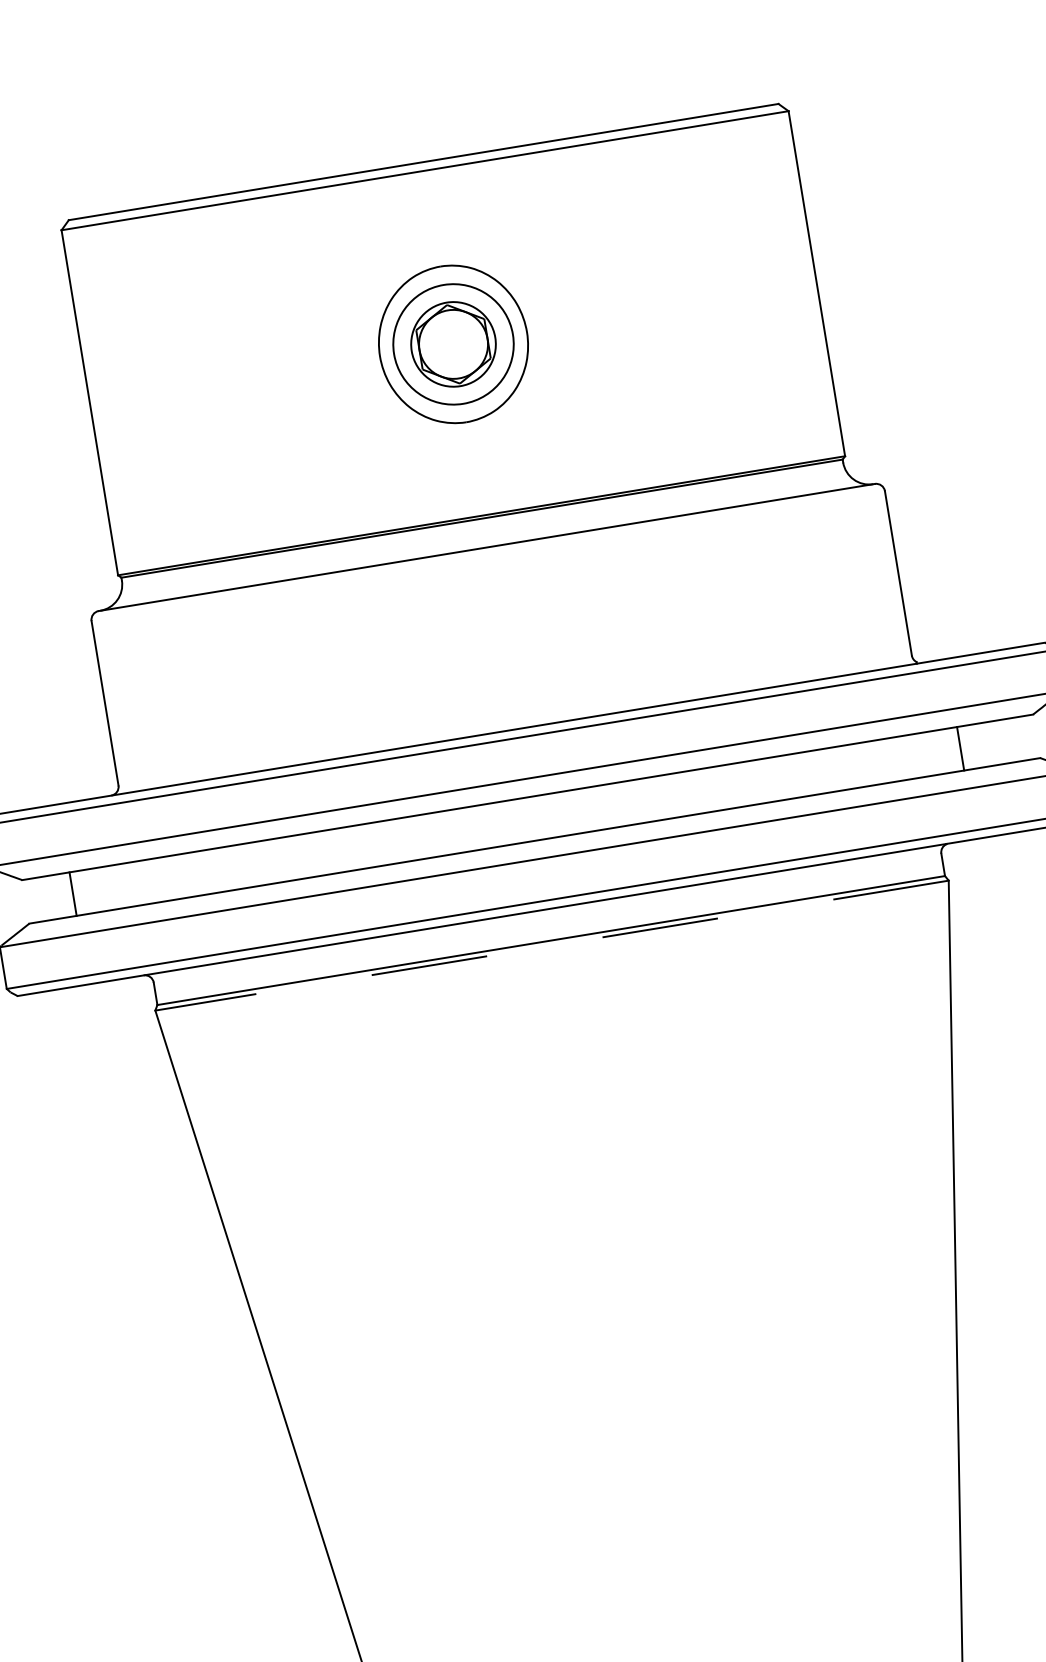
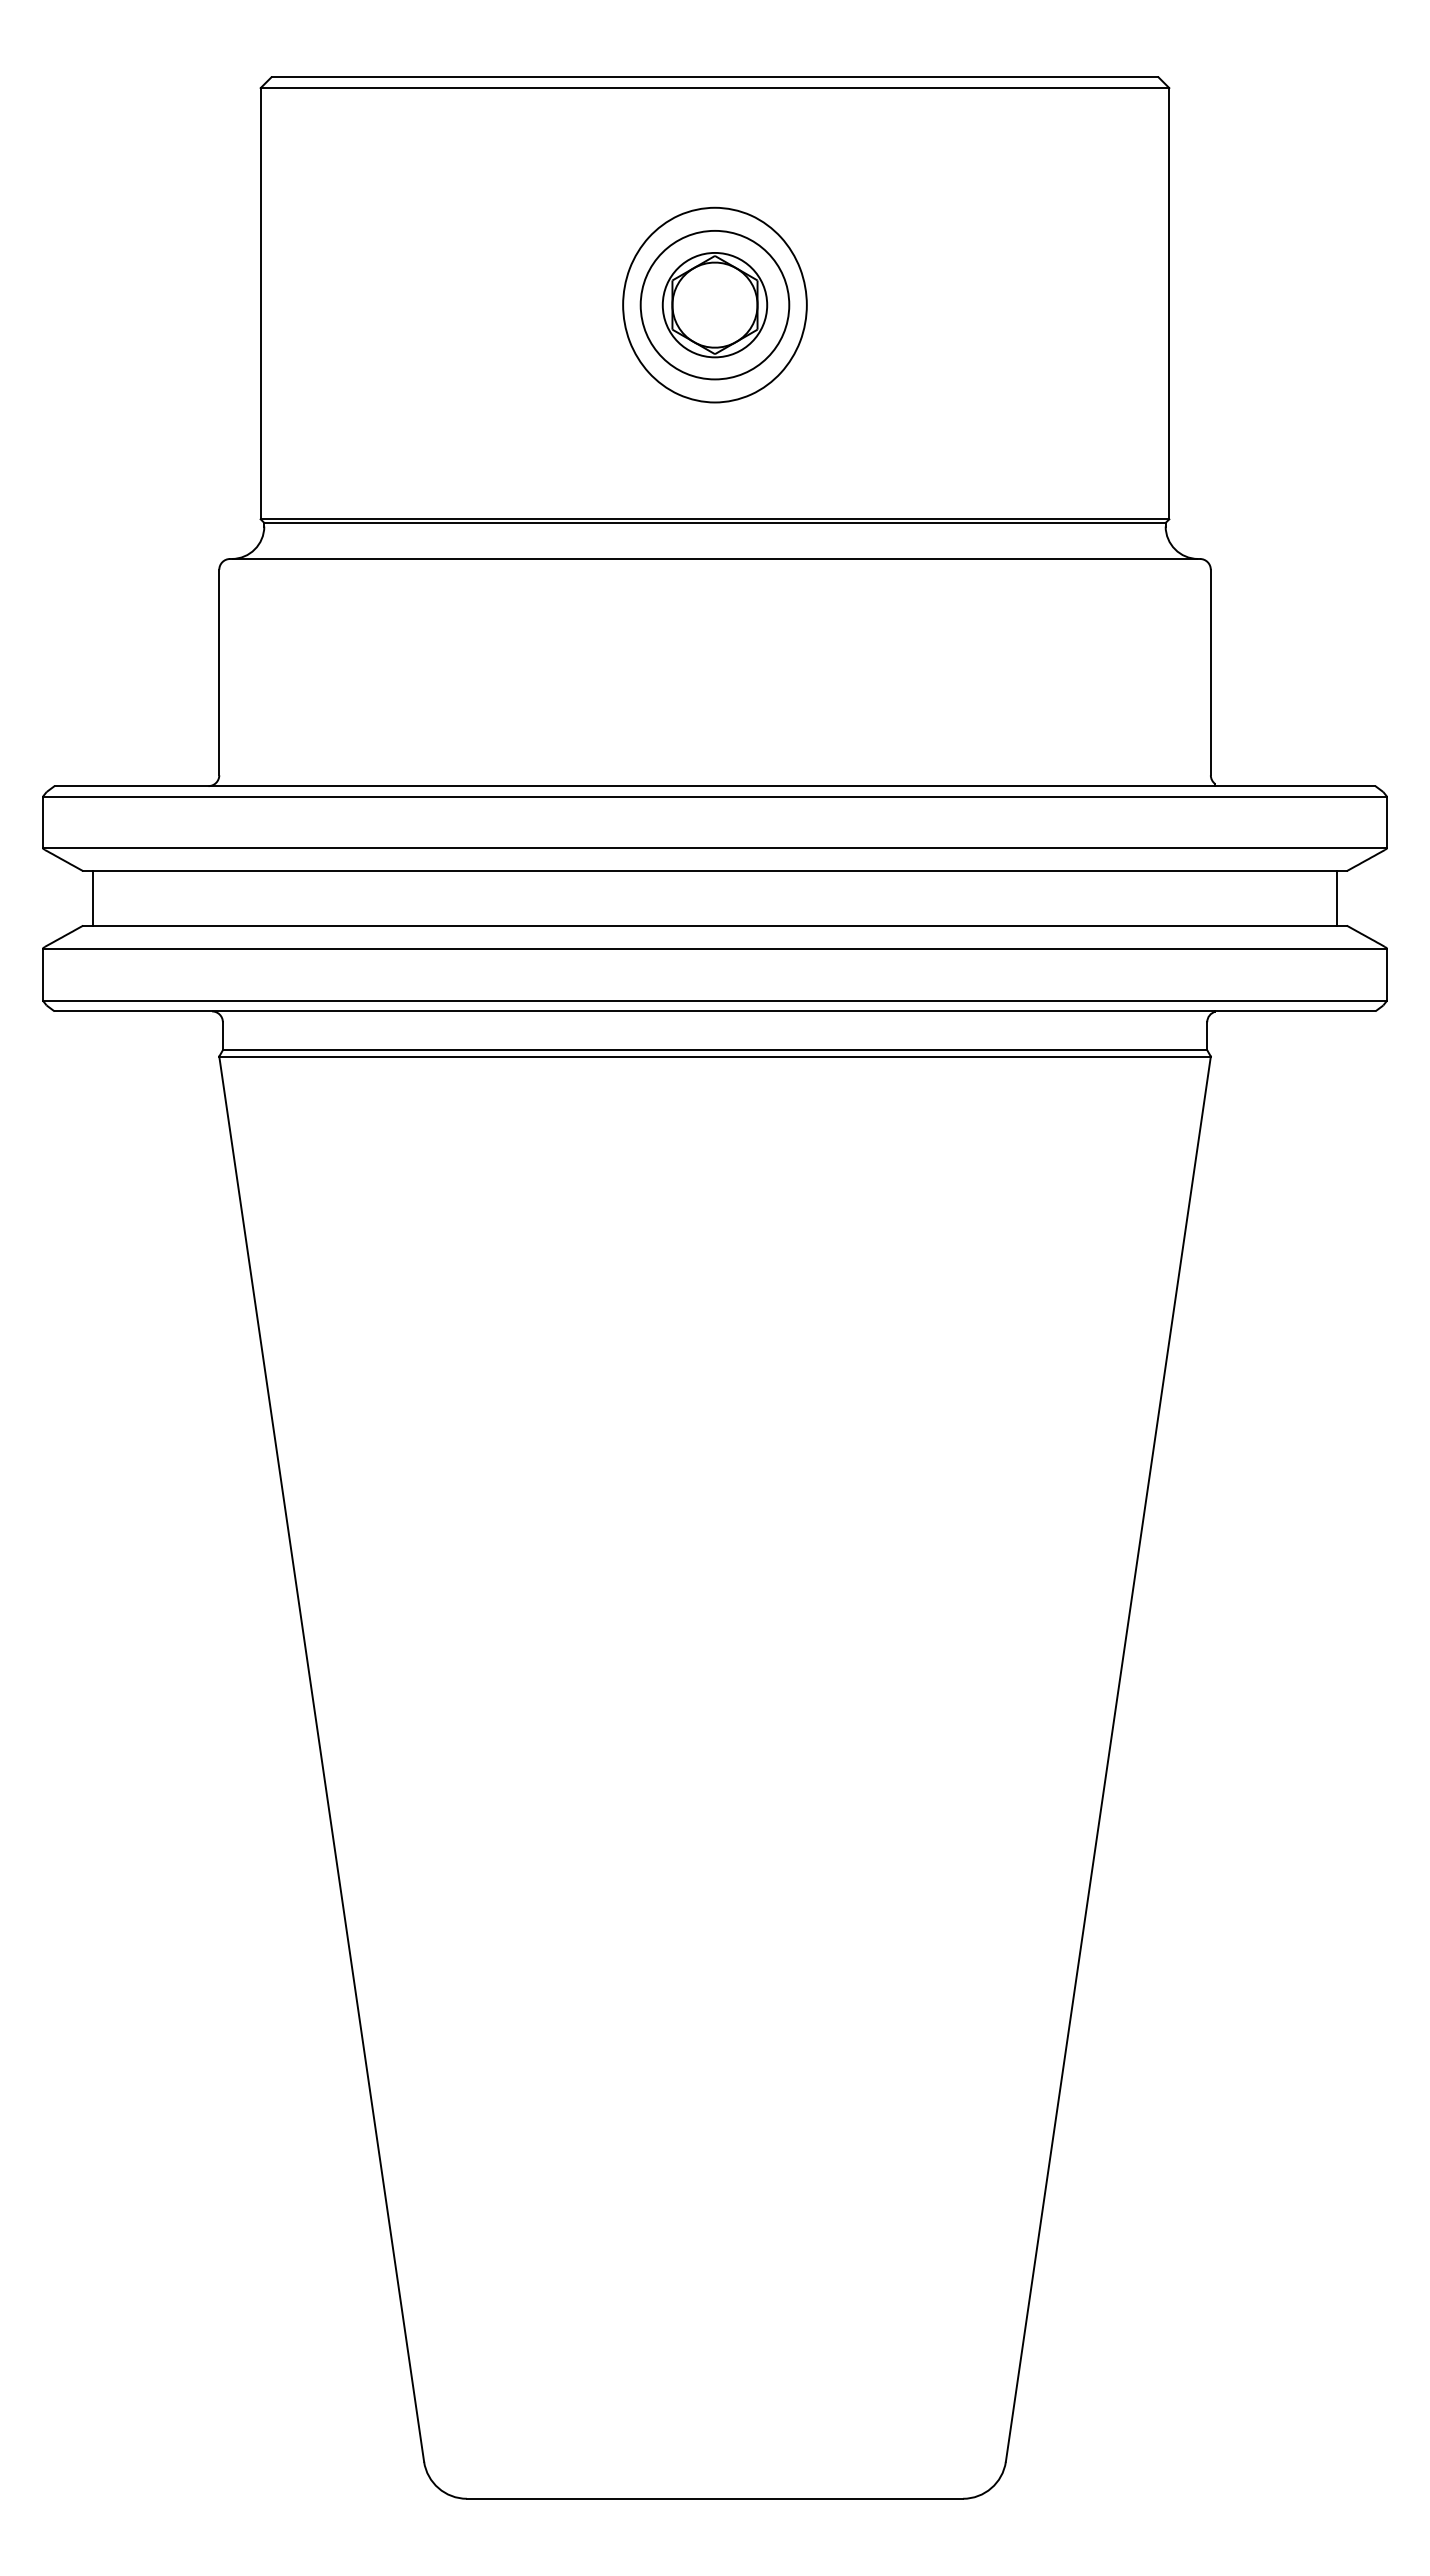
line: (960, 748) -> (1336, 898), moved
line: (73, 894) -> (93, 898), moved
line: (552, 945) -> (715, 1056), dashed -> solid

